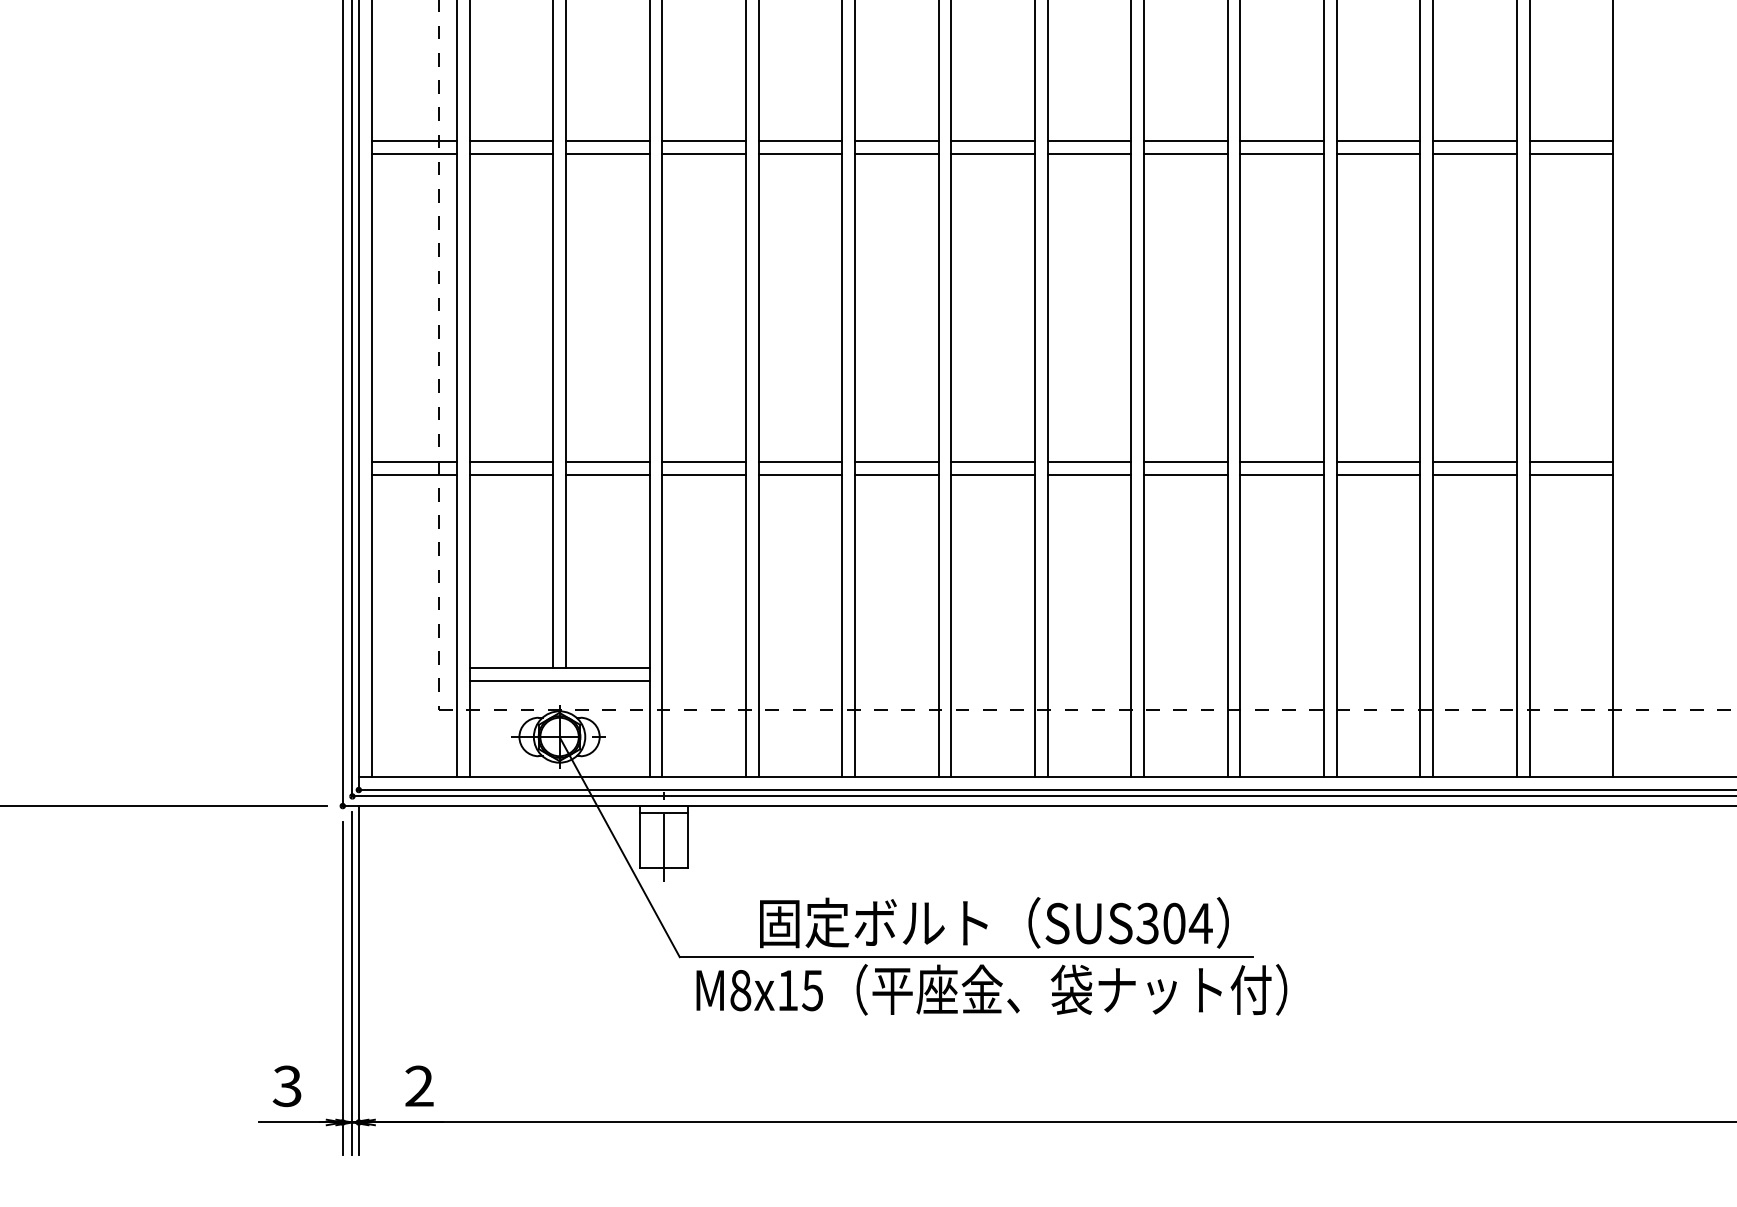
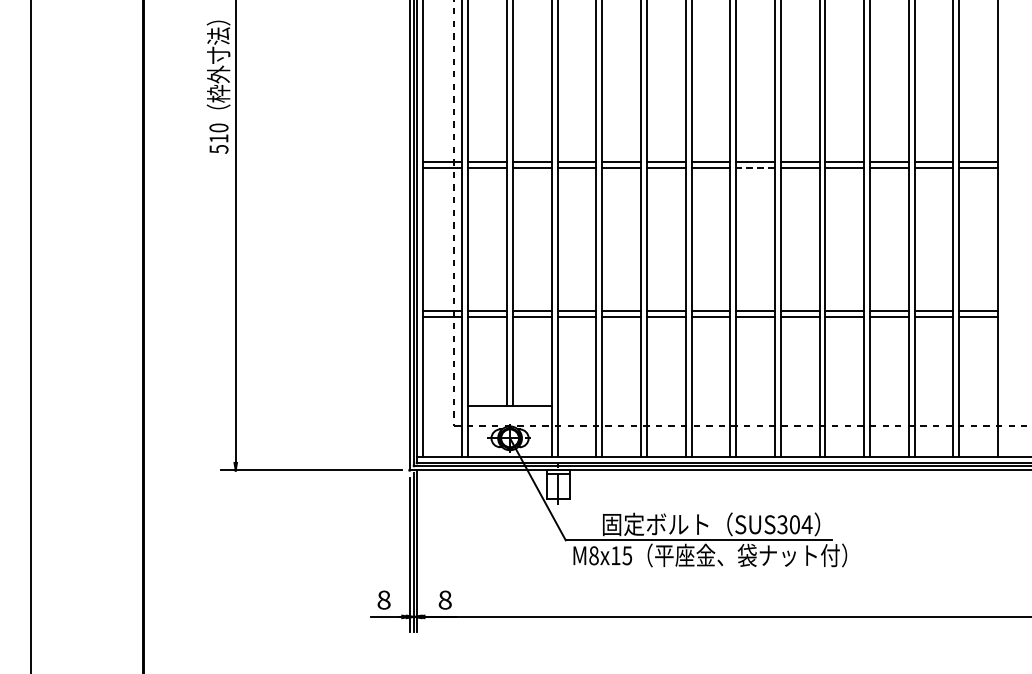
line: (1089, 154) -> (755, 168), solid -> dashed
line: (558, 681) -> (509, 412), removed
text: (286, 1084) -> (383, 599), 3 -> 8
text: (418, 1084) -> (444, 599), 2 -> 8

